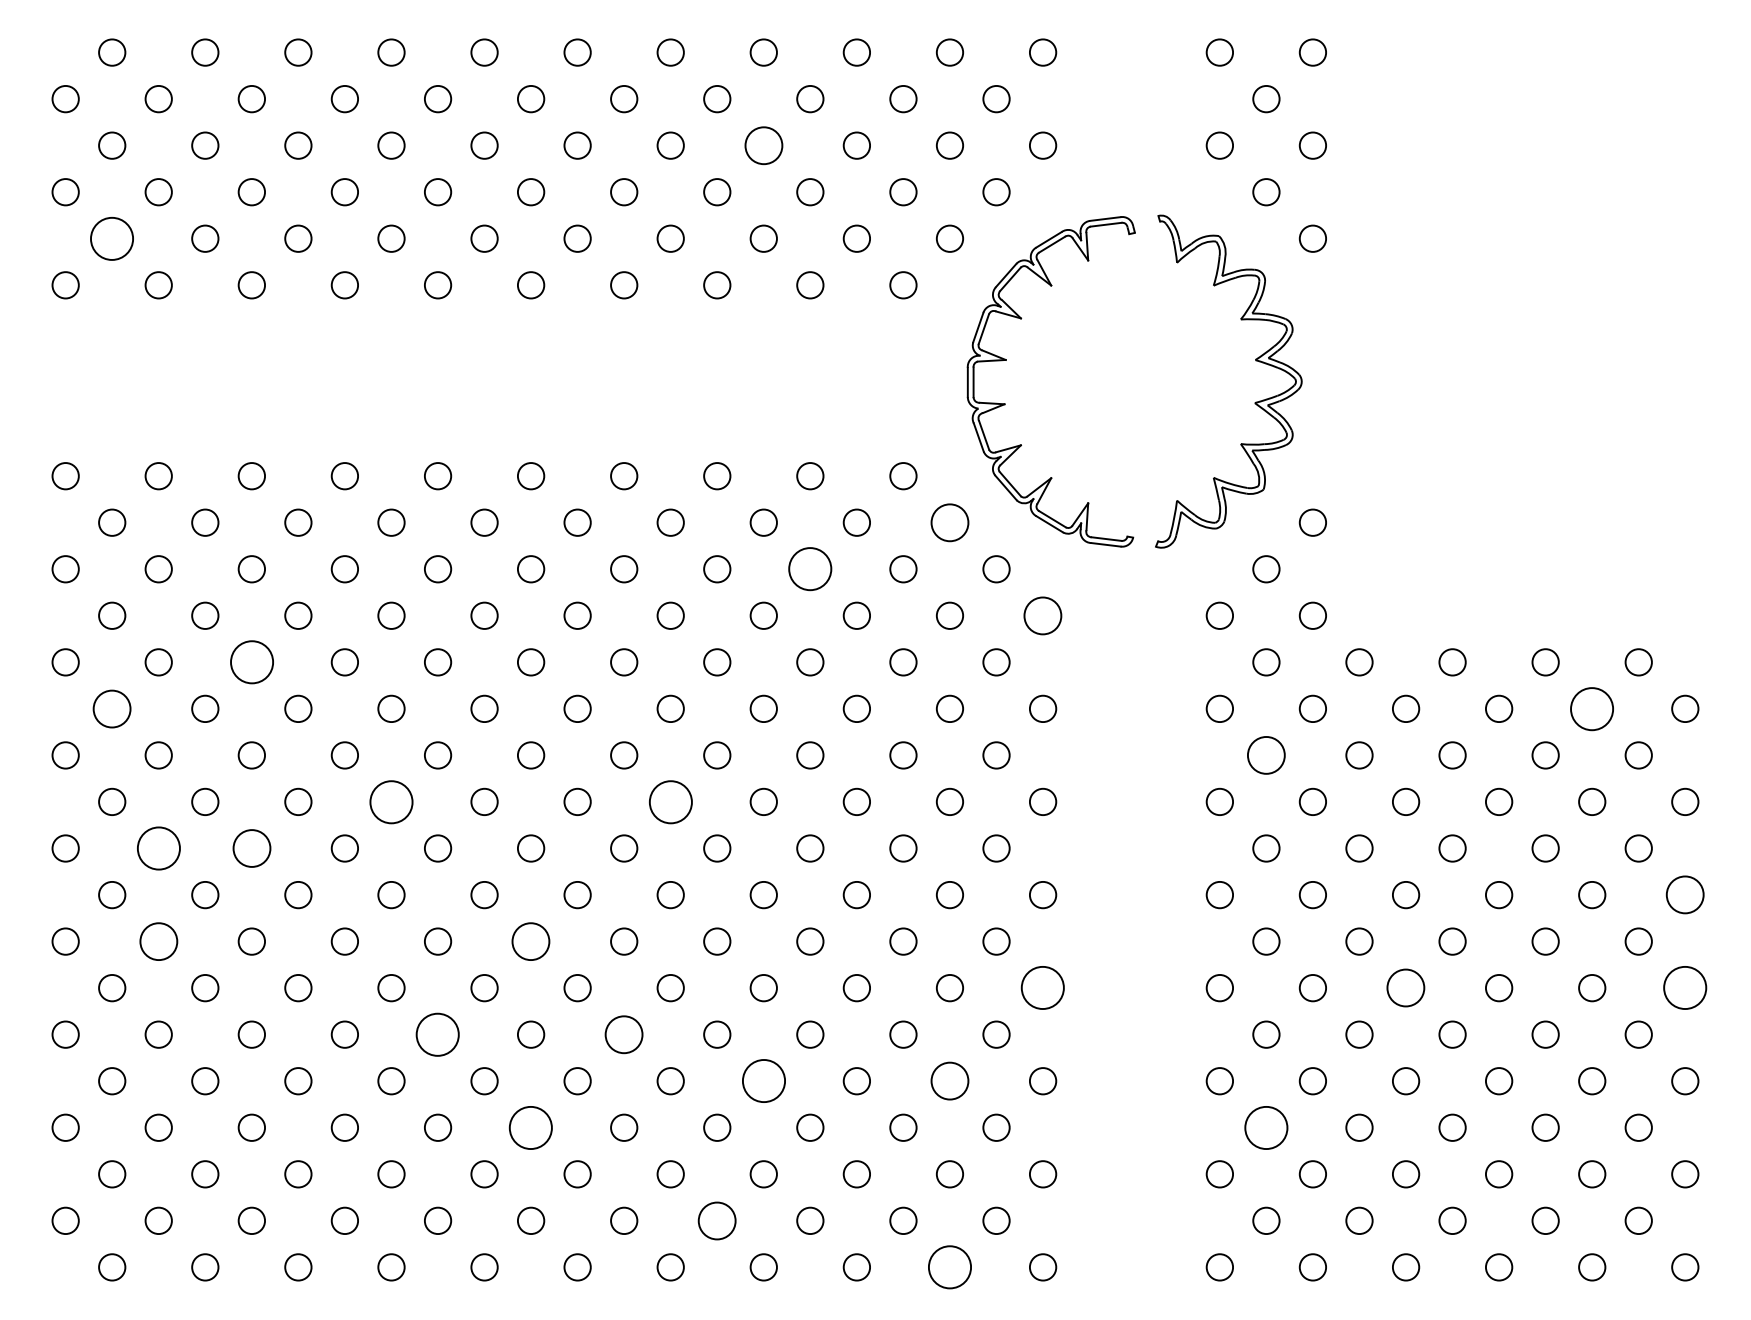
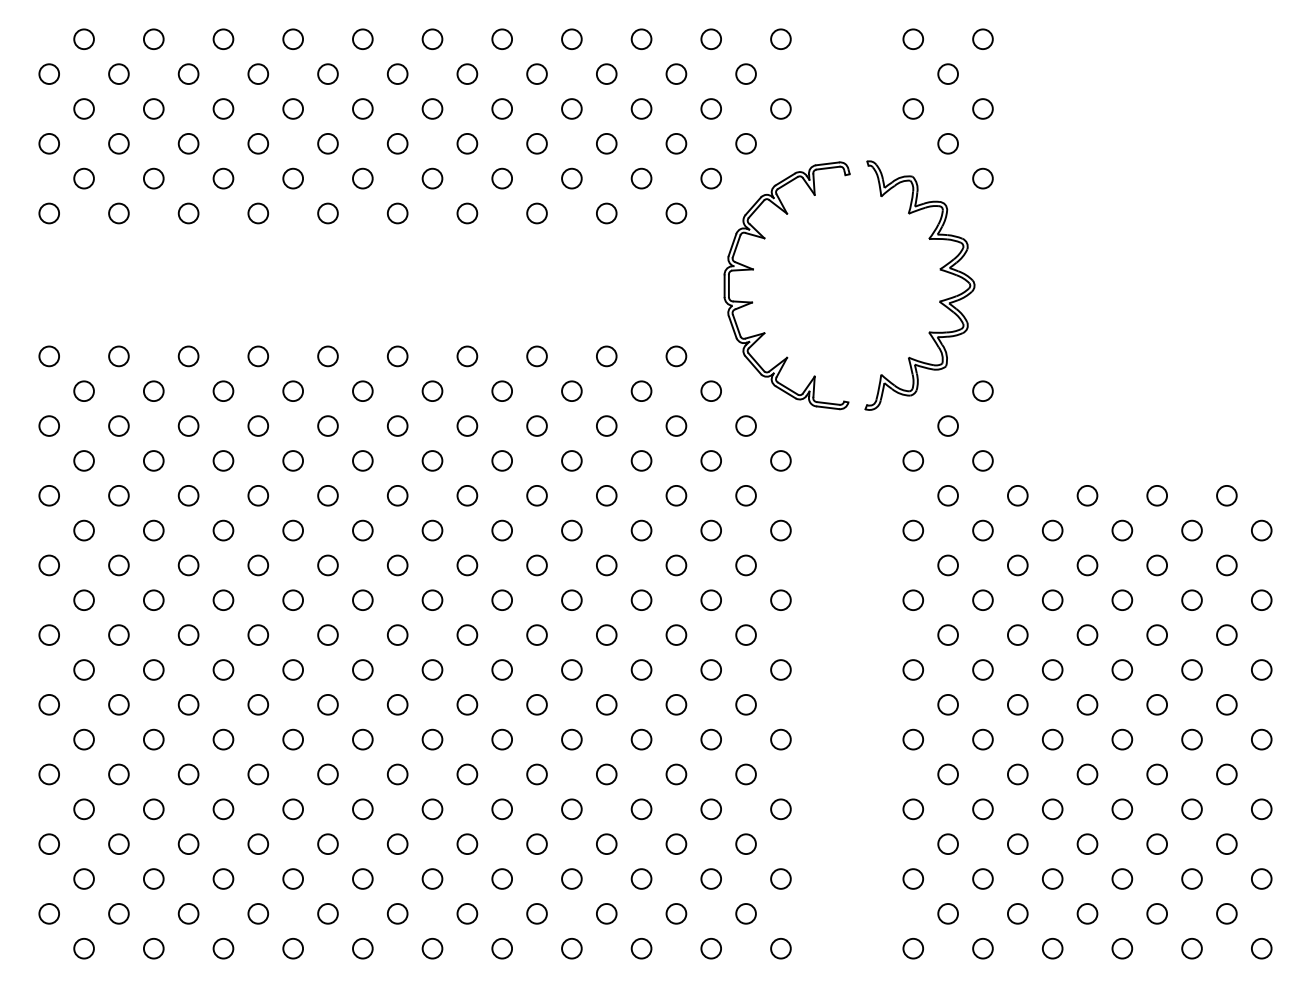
circle: (763, 145) -> (571, 108), size x0.71
circle: (112, 238) -> (84, 178), size x0.62
circle: (949, 522) -> (710, 391), size x0.71
circle: (810, 569) -> (606, 426), size x0.62
circle: (1043, 615) -> (781, 460), size x0.71
circle: (251, 662) -> (188, 495), size x0.62
circle: (112, 708) -> (84, 530), size x0.71
circle: (1592, 708) -> (1192, 530), size x0.62
circle: (1266, 755) -> (948, 565), size x0.71
circle: (391, 801) -> (293, 599), size x0.62
circle: (670, 801) -> (502, 599), size x0.62
circle: (158, 848) -> (118, 635), size x0.62
circle: (251, 848) -> (188, 635), size x0.71
circle: (1685, 895) -> (1261, 670), size x0.71
circle: (158, 941) -> (118, 704), size x0.71
circle: (531, 941) -> (397, 704), size x0.71
circle: (1043, 988) -> (781, 739), size x0.62
circle: (1406, 988) -> (1053, 739), size x0.71
circle: (1685, 988) -> (1261, 739), size x0.62
circle: (438, 1034) -> (328, 774), size x0.62
circle: (624, 1034) -> (467, 774), size x0.71
circle: (763, 1081) -> (571, 809), size x0.62
circle: (949, 1081) -> (710, 809), size x0.71
circle: (531, 1127) -> (397, 843), size x0.62
circle: (1266, 1127) -> (948, 843), size x0.62
circle: (717, 1220) -> (537, 913), size x0.71
circle: (949, 1267) -> (710, 948), size x0.62

